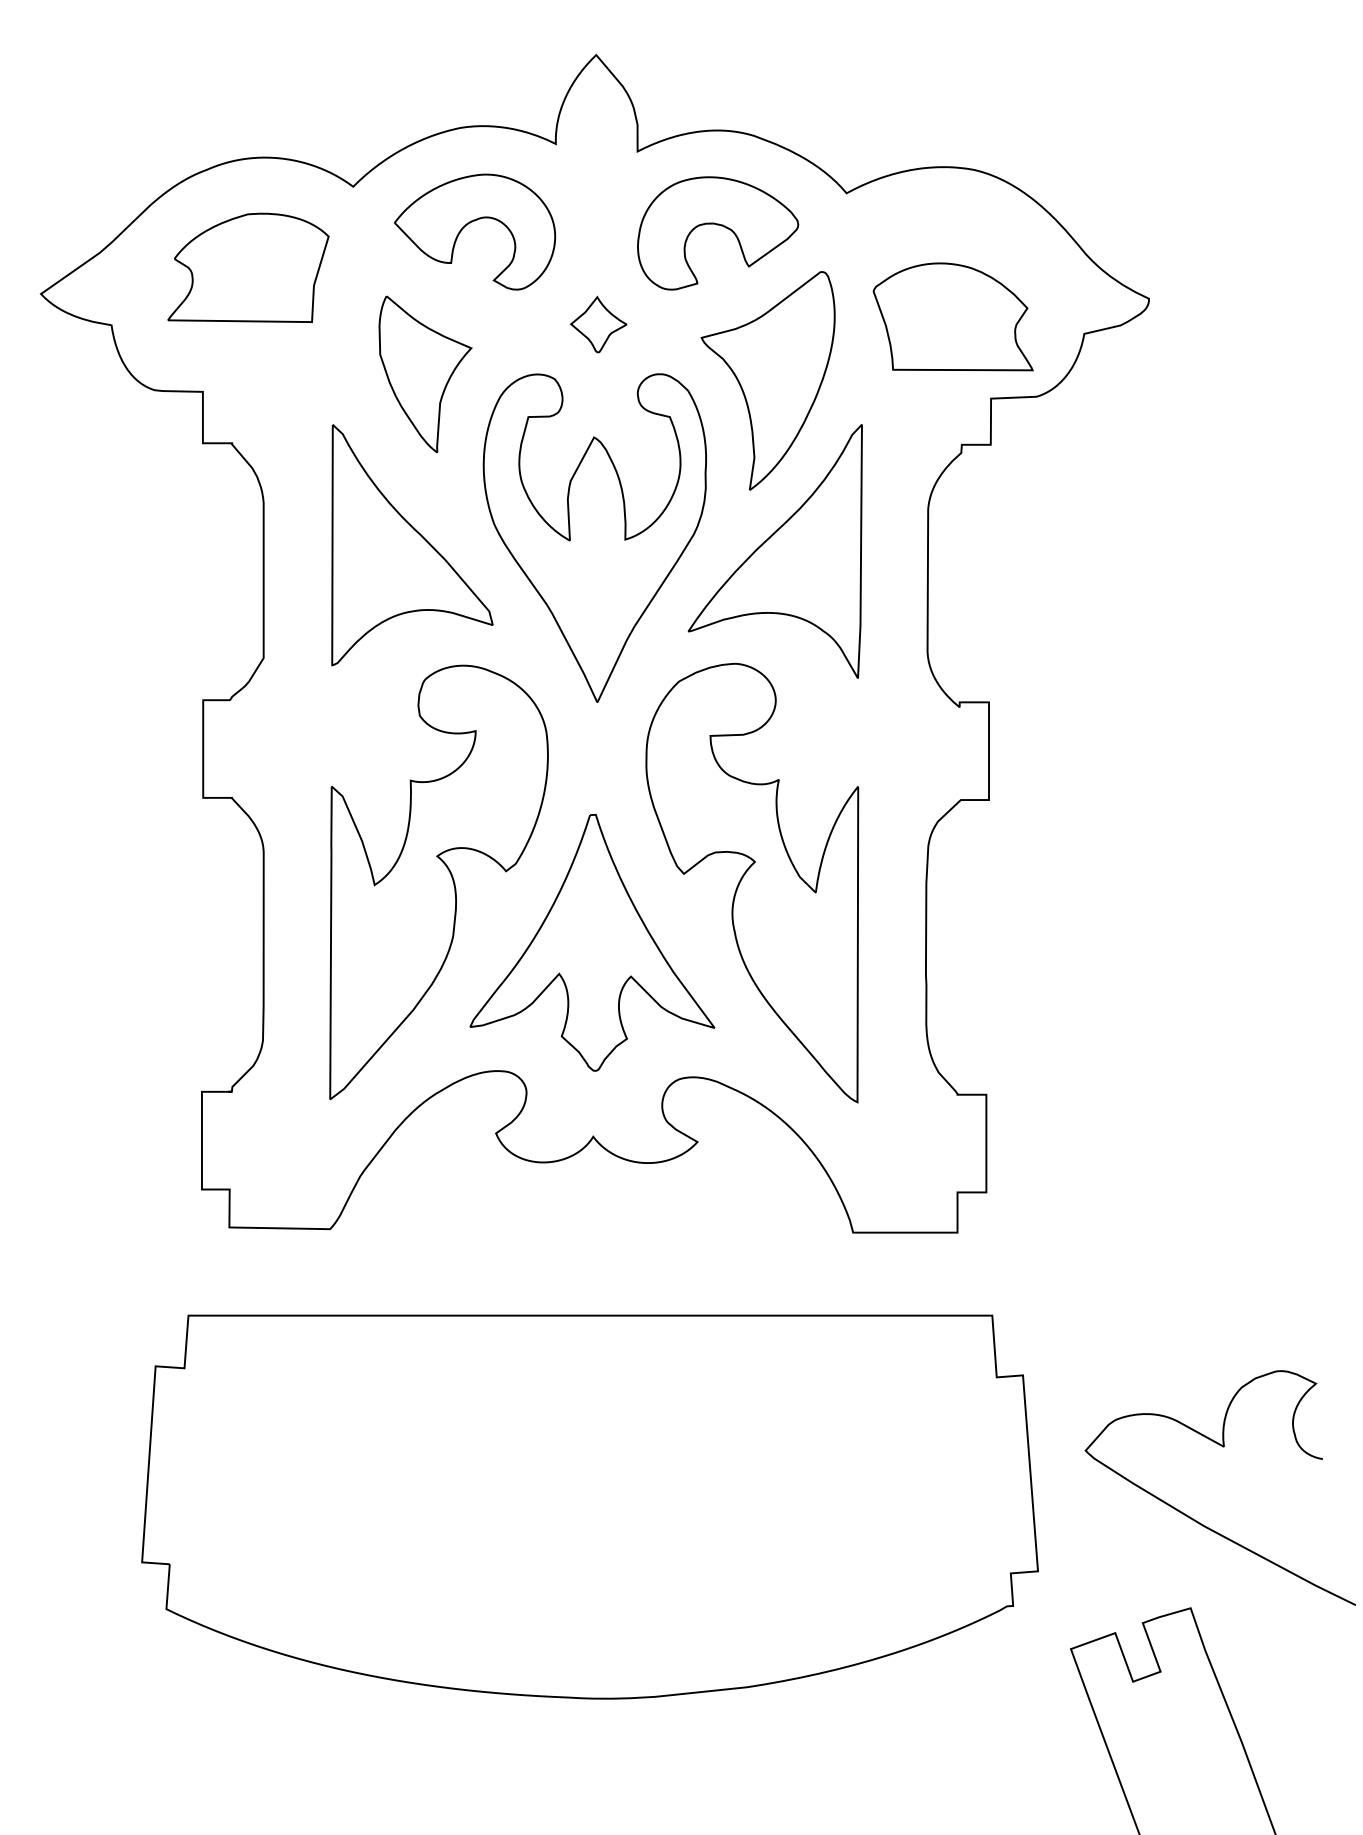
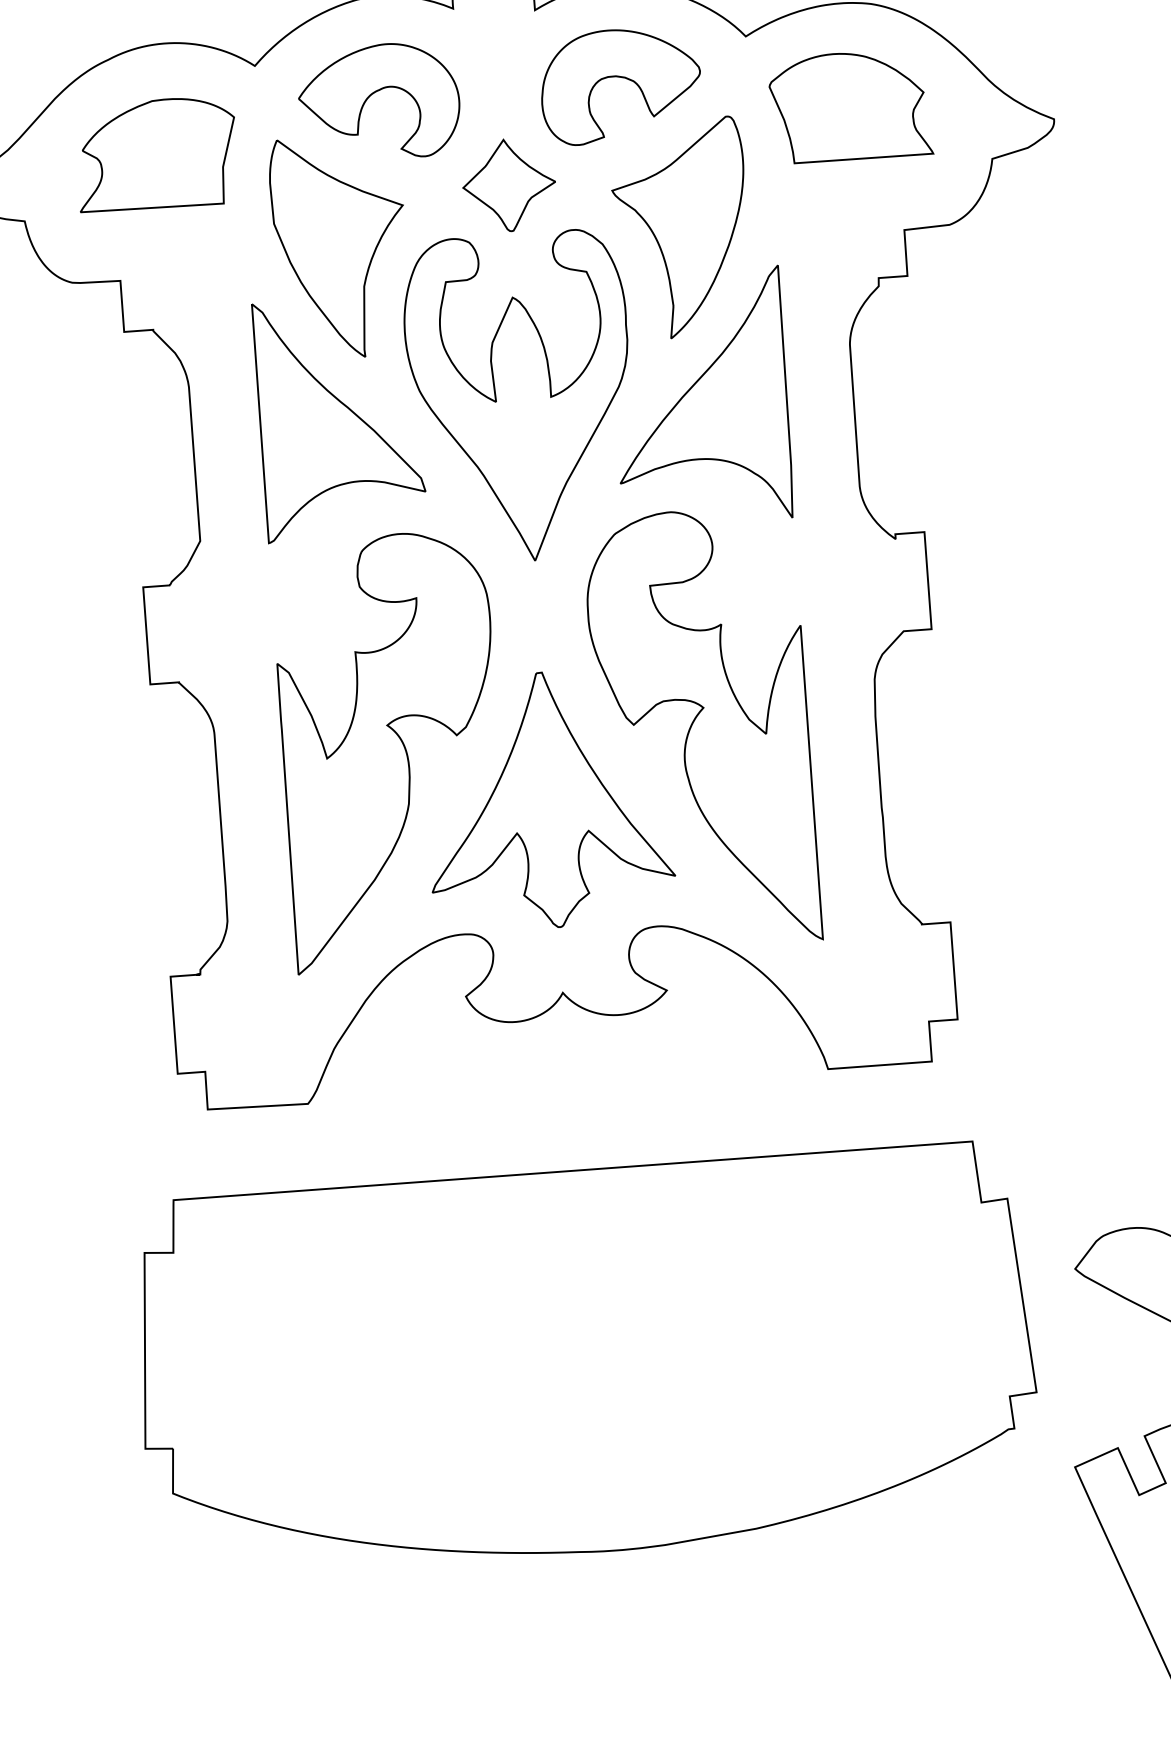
part: (952, 316) -> (849, 106), moved
part: (598, 324) -> (508, 185), size x1.67
part: (425, 374) -> (340, 247), size x1.43

